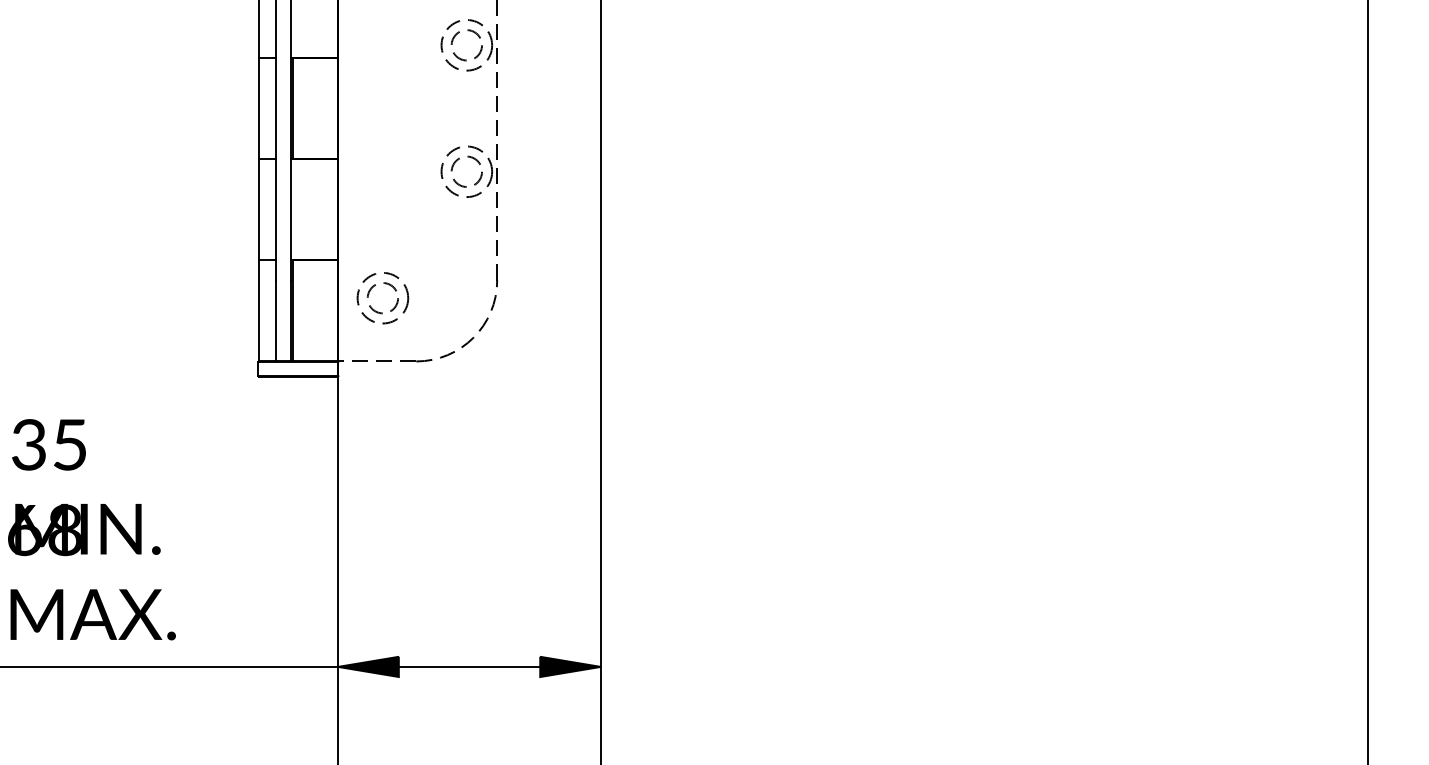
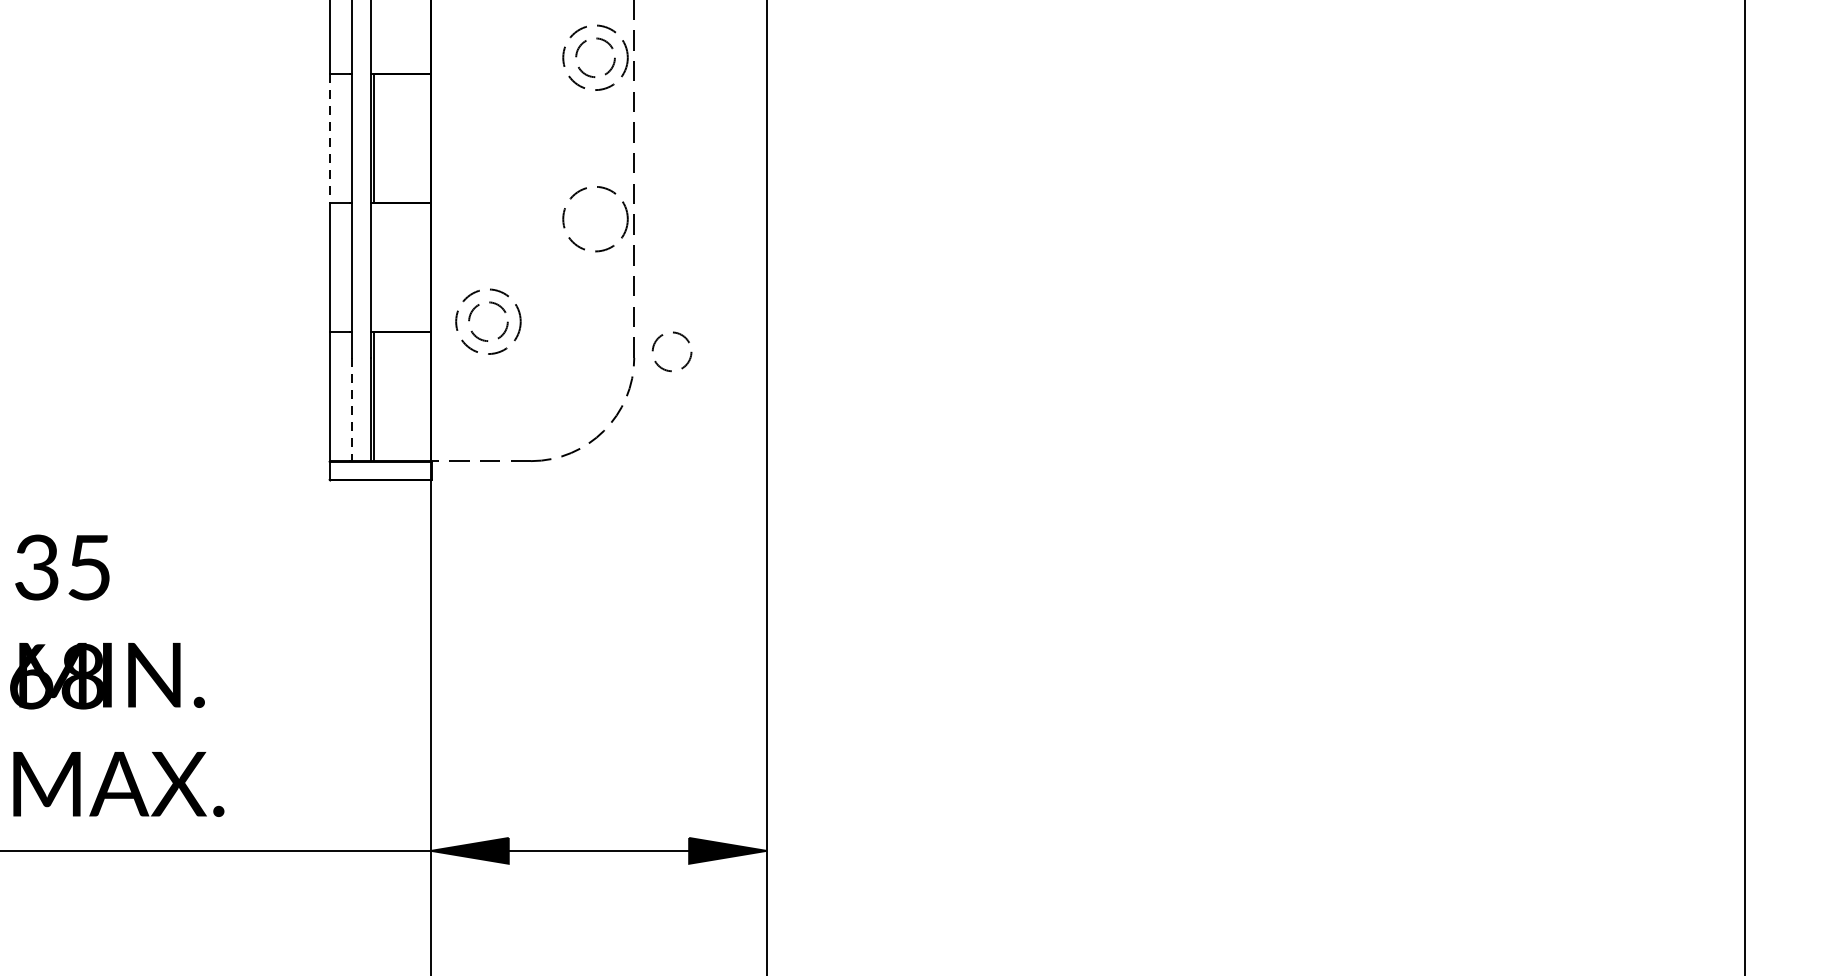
line: (258, 108) -> (329, 138), solid -> dashed
circle: (466, 171) -> (671, 351), moved
part: (376, 310) -> (480, 337), moved
line: (275, 321) -> (351, 410), solid -> dashed

